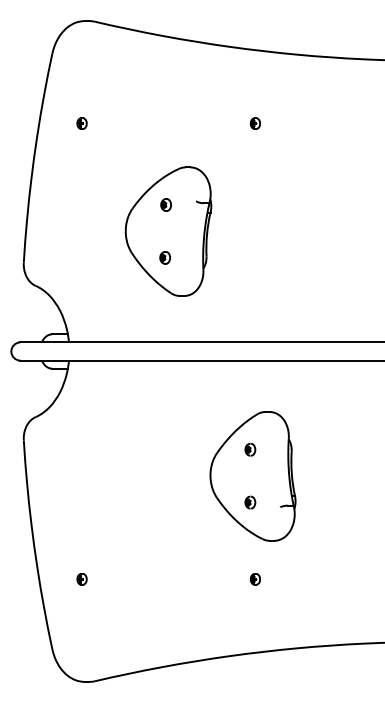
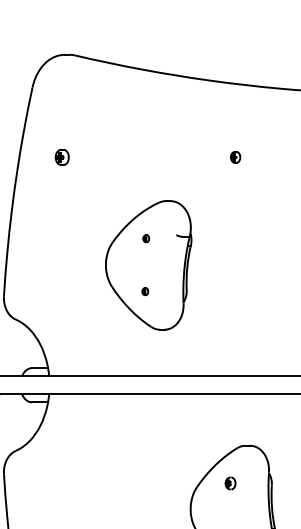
part: (81, 123) -> (61, 157), size x1.4
part: (165, 204) -> (145, 238), size x0.6
part: (164, 257) -> (144, 291), size x0.6

